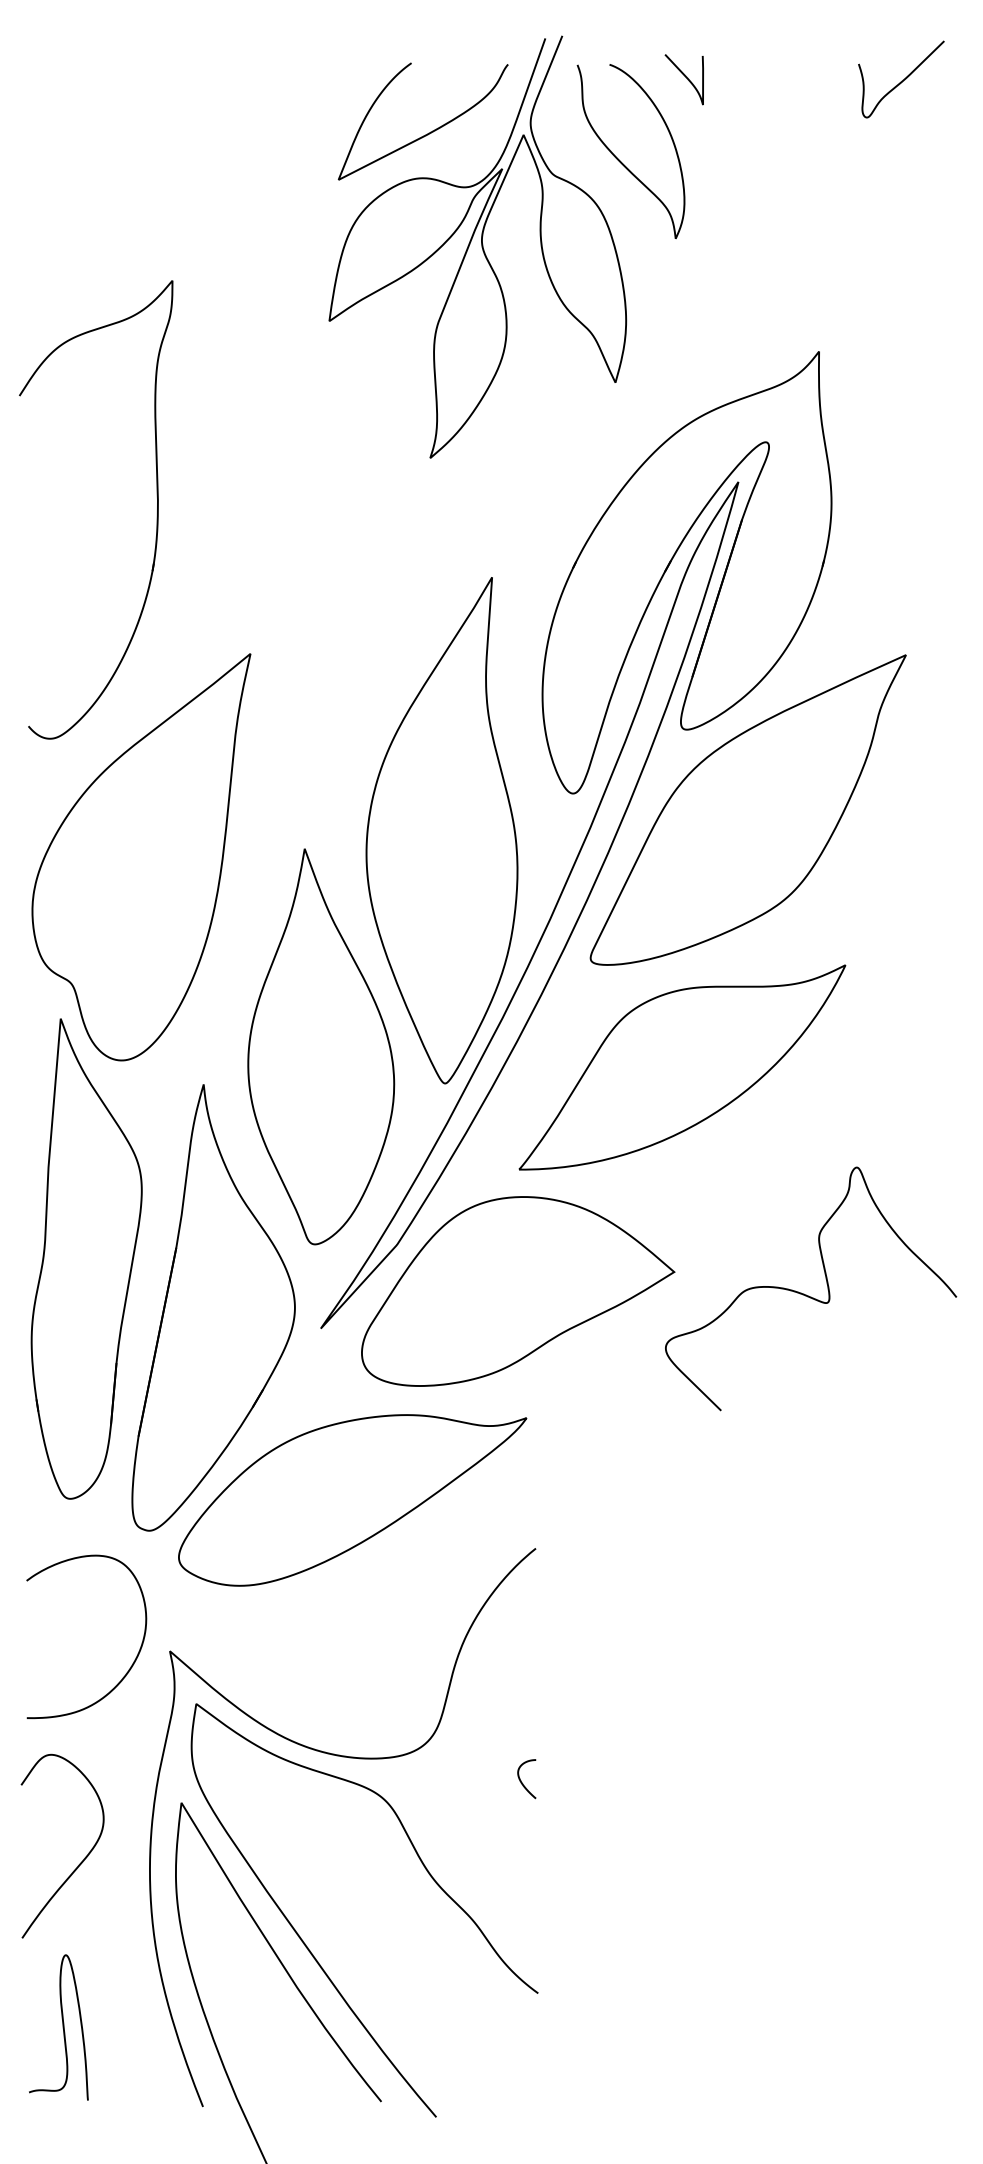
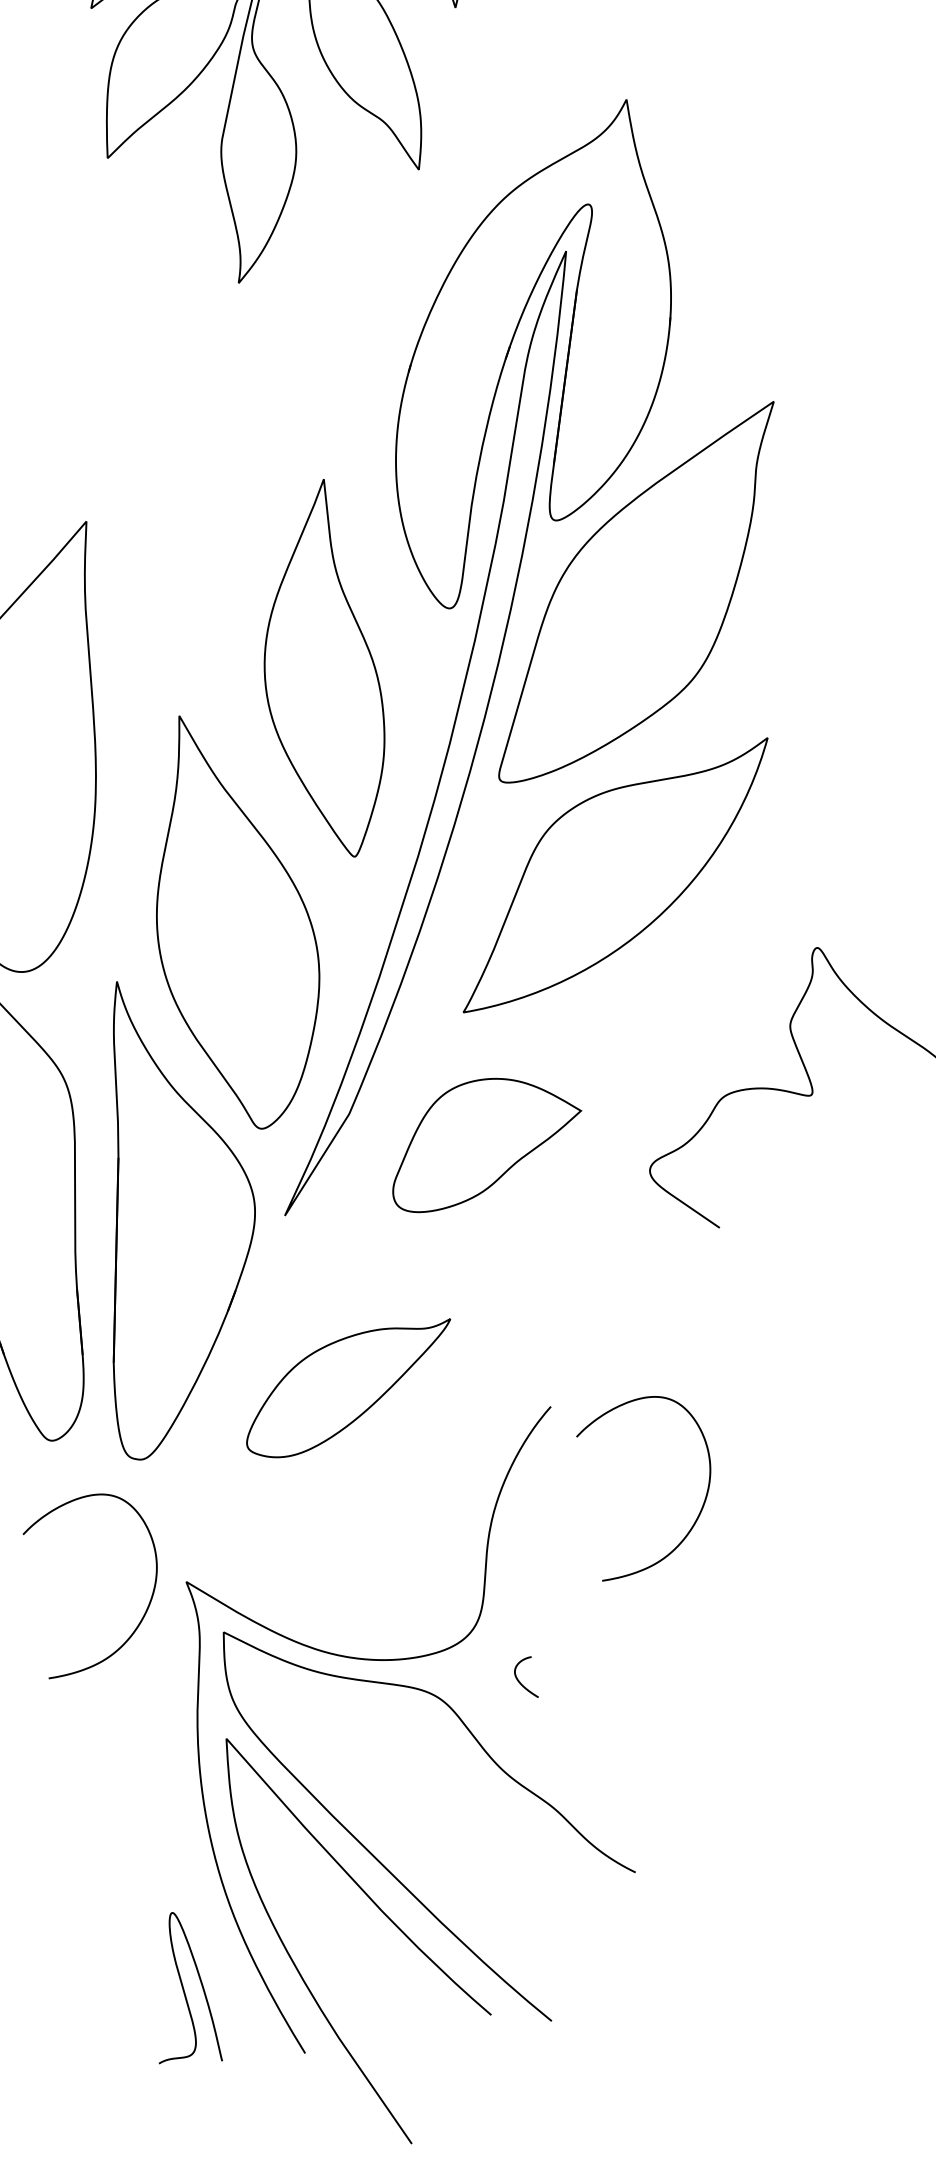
part: (441, 830) -> (319, 671), size x0.7
part: (518, 1291) -> (485, 1140), size x0.6
part: (352, 1500) -> (349, 1390), size x0.6
curve: (662, 1659) -> (704, 1499), added
curve: (522, 1782) -> (521, 1683), moved
curve: (80, 1862) -> (131, 1819), removed
curve: (62, 2027) -> (182, 1989), moved

